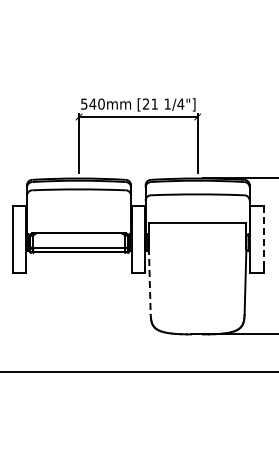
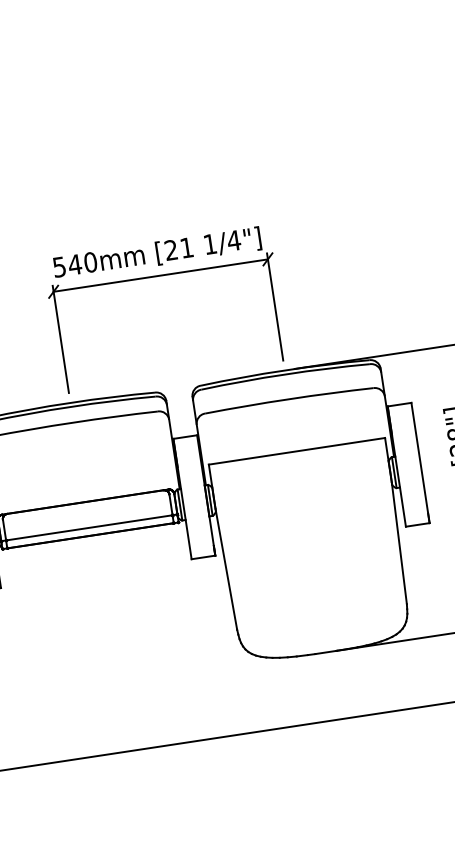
line: (263, 240) -> (420, 464), dashed -> solid
line: (149, 281) -> (225, 569), dashed -> solid

